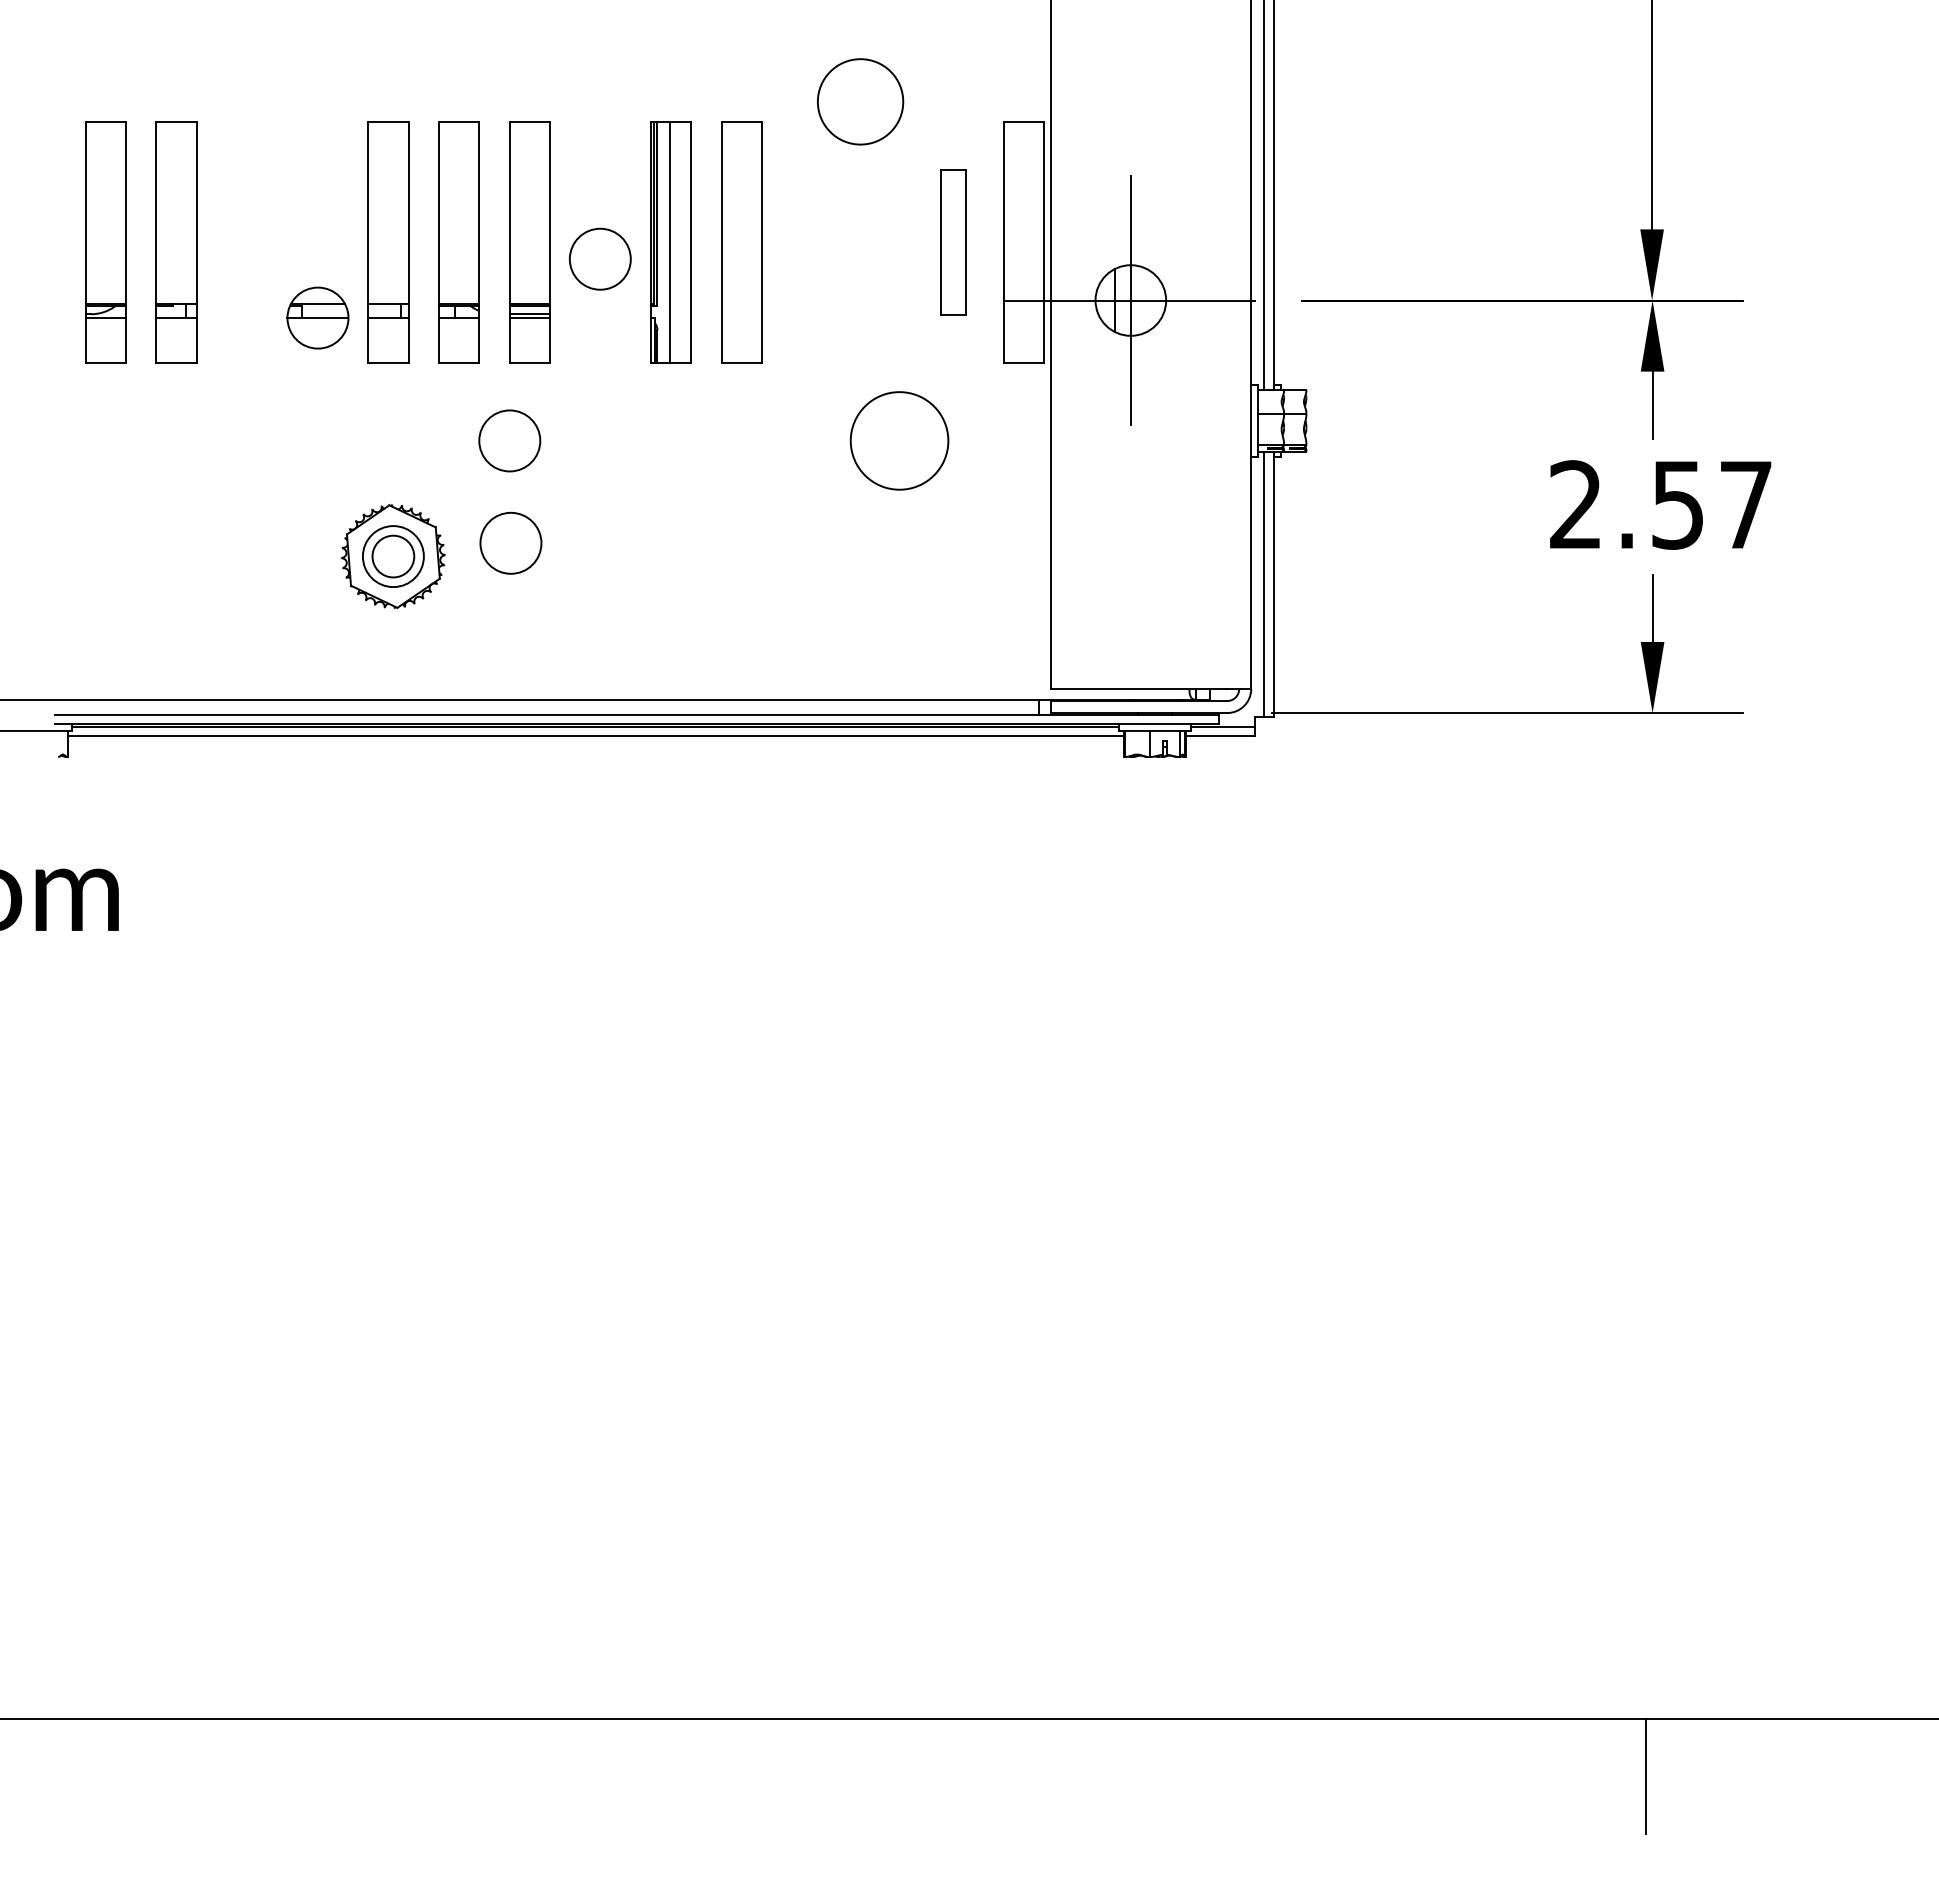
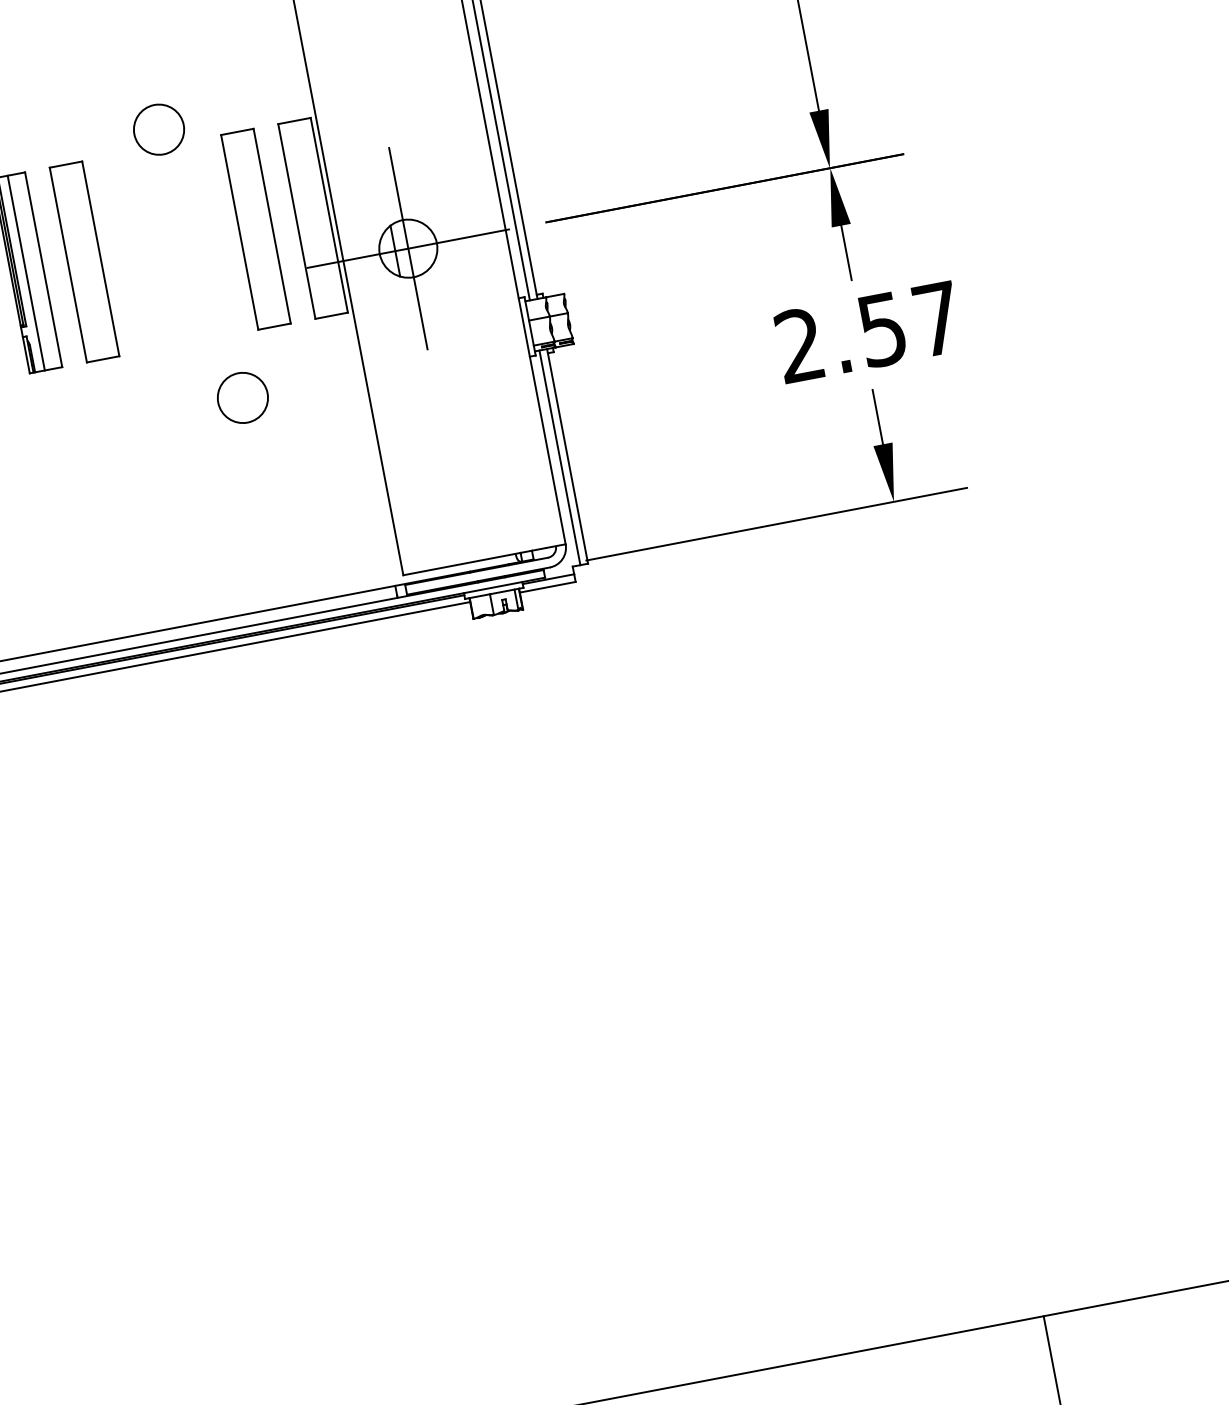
circle: (860, 101) -> (158, 129), size x0.71
part: (953, 242) -> (255, 229), size x1.67
circle: (899, 440) -> (242, 397), size x0.62

